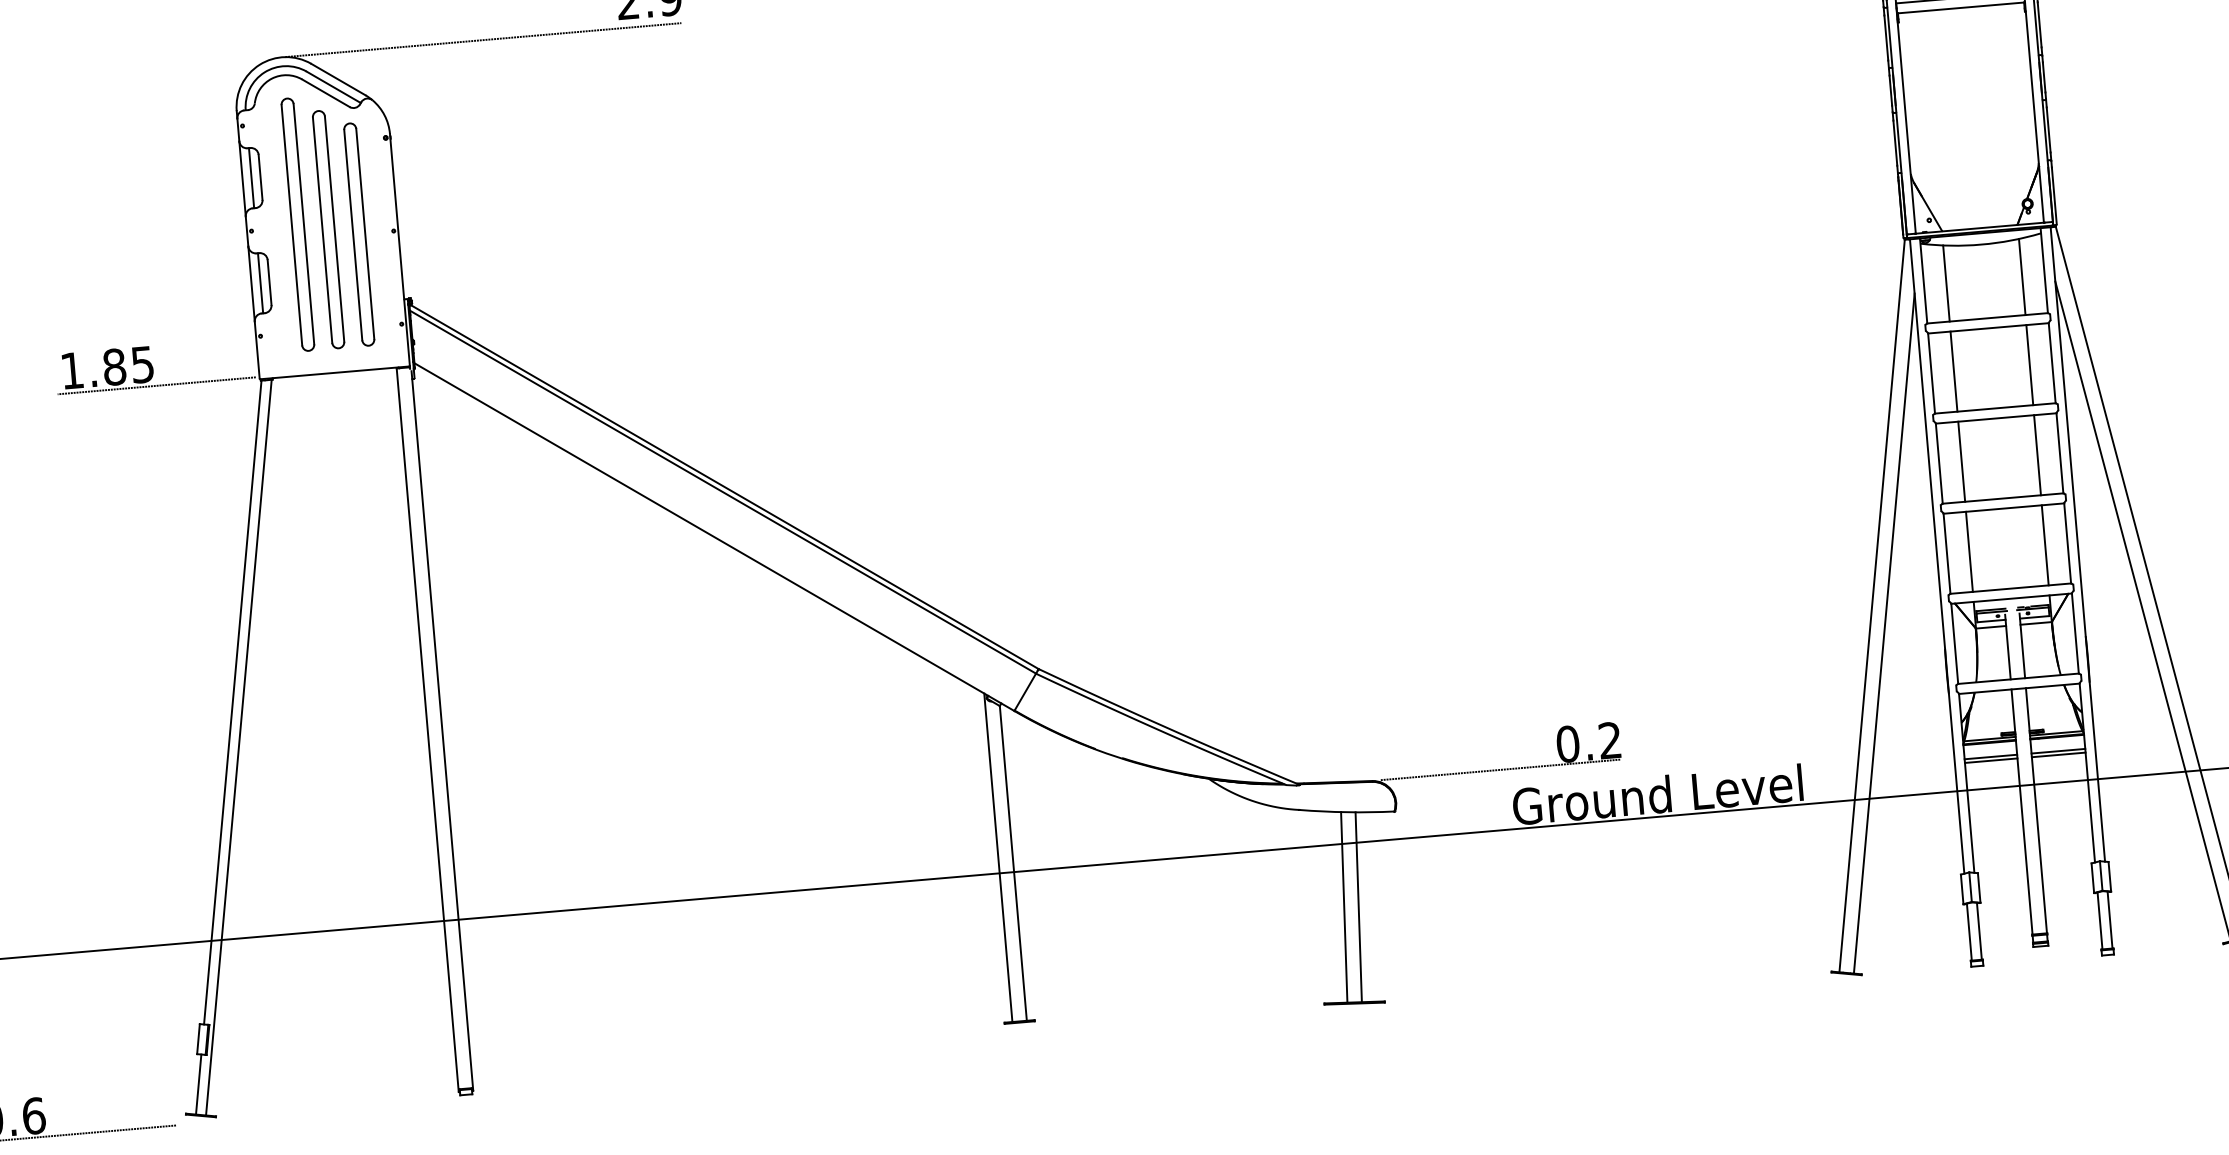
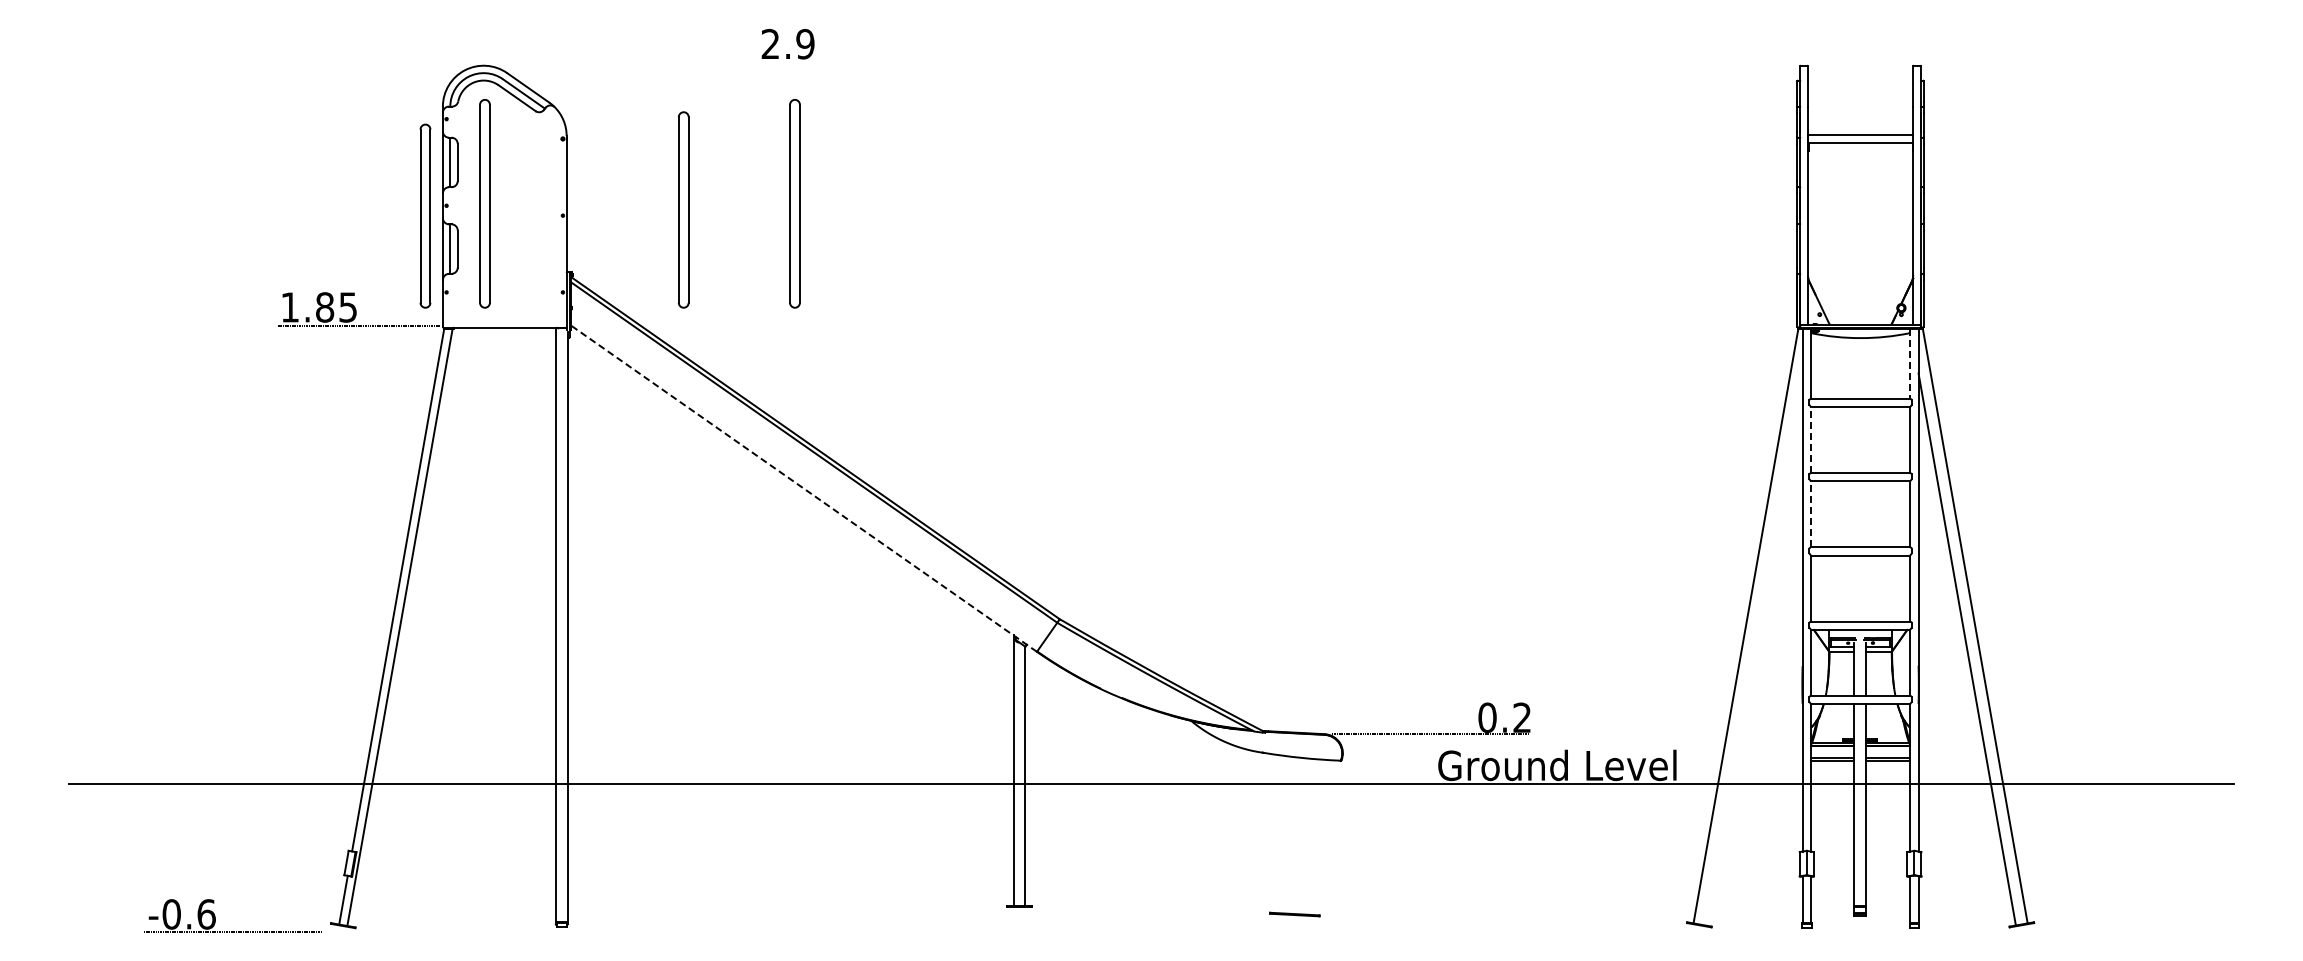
line: (483, 39) -> (649, 65), removed
part: (673, 192) -> (794, 203), added
part: (328, 229) -> (683, 209), moved
part: (359, 233) -> (425, 215), moved
line: (2044, 271) -> (1910, 364), solid -> dashed
line: (2021, 277) -> (1891, 367), removed
line: (1946, 283) -> (1829, 367), removed
line: (2029, 365) -> (1891, 440), removed
line: (1931, 372) -> (1810, 439), solid -> dashed
line: (1954, 372) -> (1829, 440), removed
line: (2037, 455) -> (1891, 514), removed
line: (1961, 461) -> (1829, 514), removed
line: (1938, 462) -> (1810, 513), solid -> dashed
line: (714, 537) -> (803, 488), solid -> dashed
line: (2044, 545) -> (1891, 588), removed
line: (1969, 551) -> (1829, 588), removed
line: (1883, 633) -> (1753, 649), removed
line: (1343, 907) -> (1292, 835), removed
line: (1358, 907) -> (1304, 836), removed

